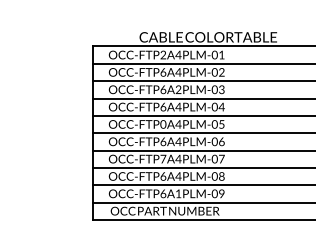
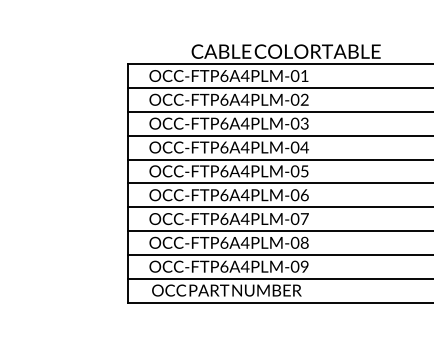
text: (163, 54) -> (224, 75), OCC-FTP2A4PLM-01 -> OCC-FTP6A4PLM-01
text: (178, 89) -> (244, 123), OCC-FTP6A2PLM-03 -> OCC-FTP6A4PLM-03
text: (163, 123) -> (224, 170), OCC-FTP0A4PLM-05 -> OCC-FTP6A4PLM-05
text: (163, 159) -> (224, 219), OCC-FTP7A4PLM-07 -> OCC-FTP6A4PLM-07
text: (178, 193) -> (244, 266), OCC-FTP6A1PLM-09 -> OCC-FTP6A4PLM-09

